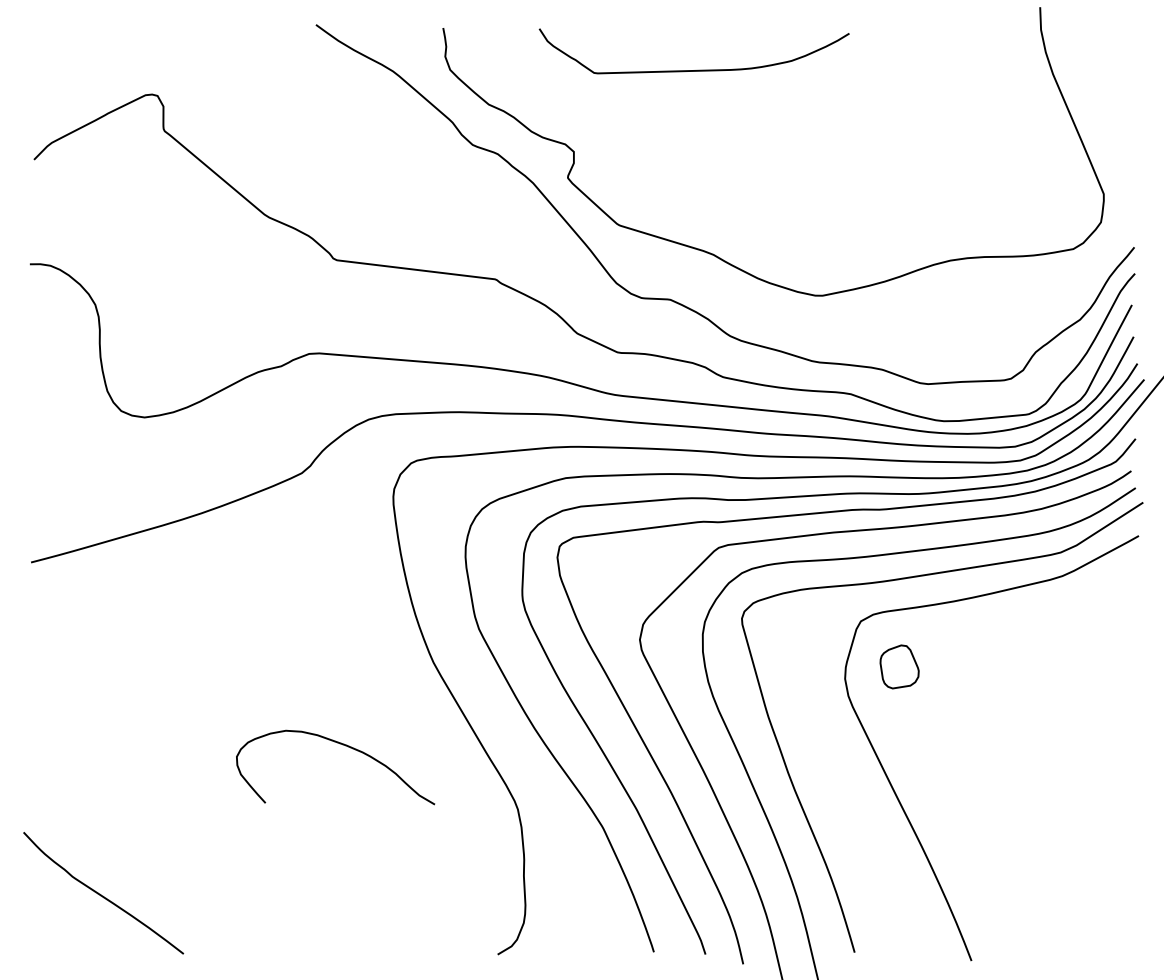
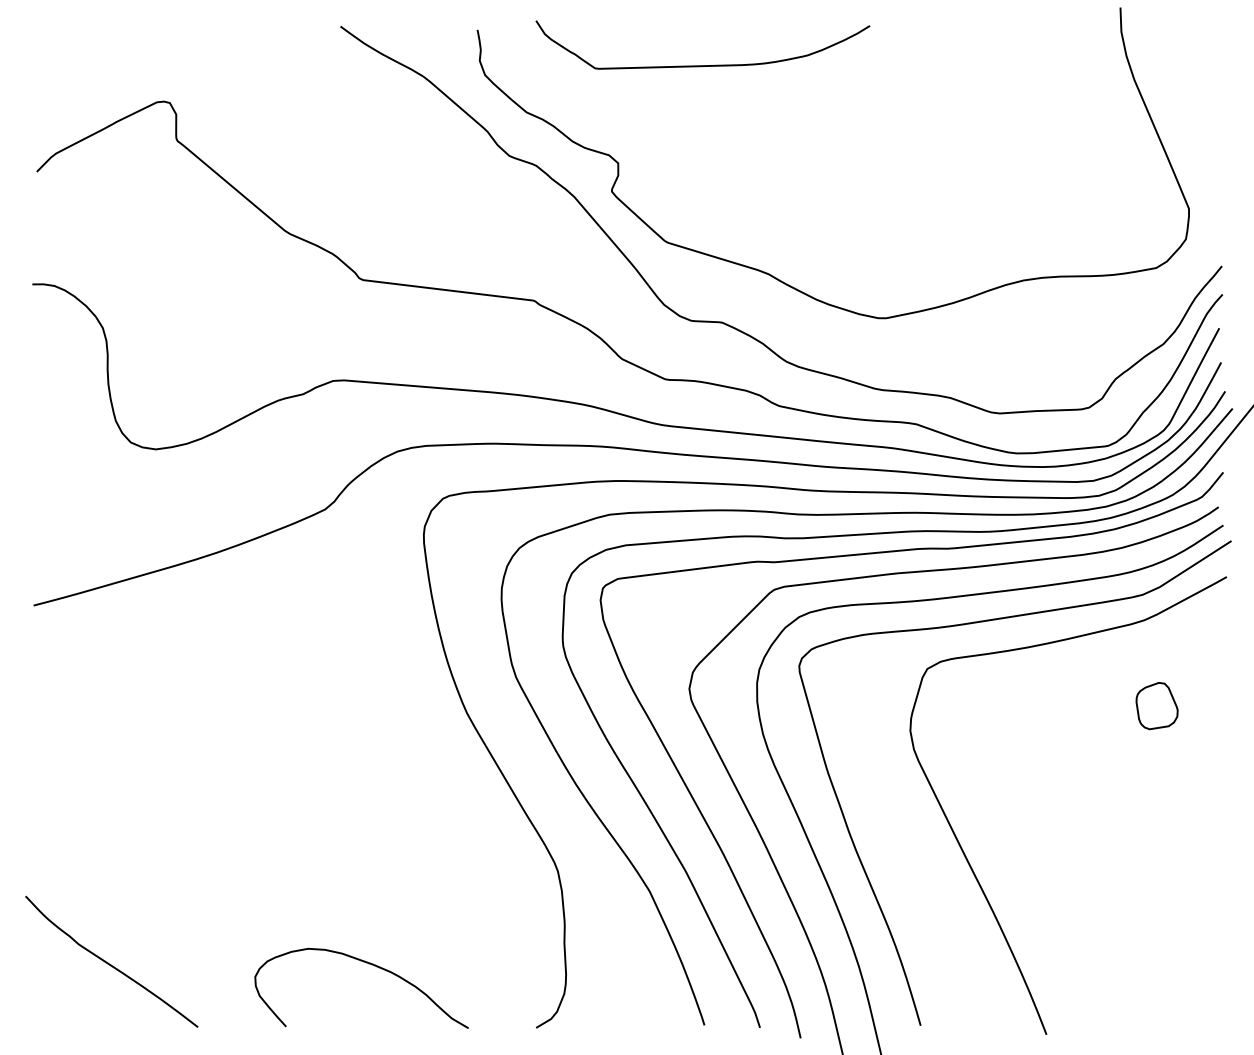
curve: (693, 70) -> (702, 65), moved
part: (899, 667) -> (1156, 706), moved
curve: (342, 745) -> (369, 964), moved

